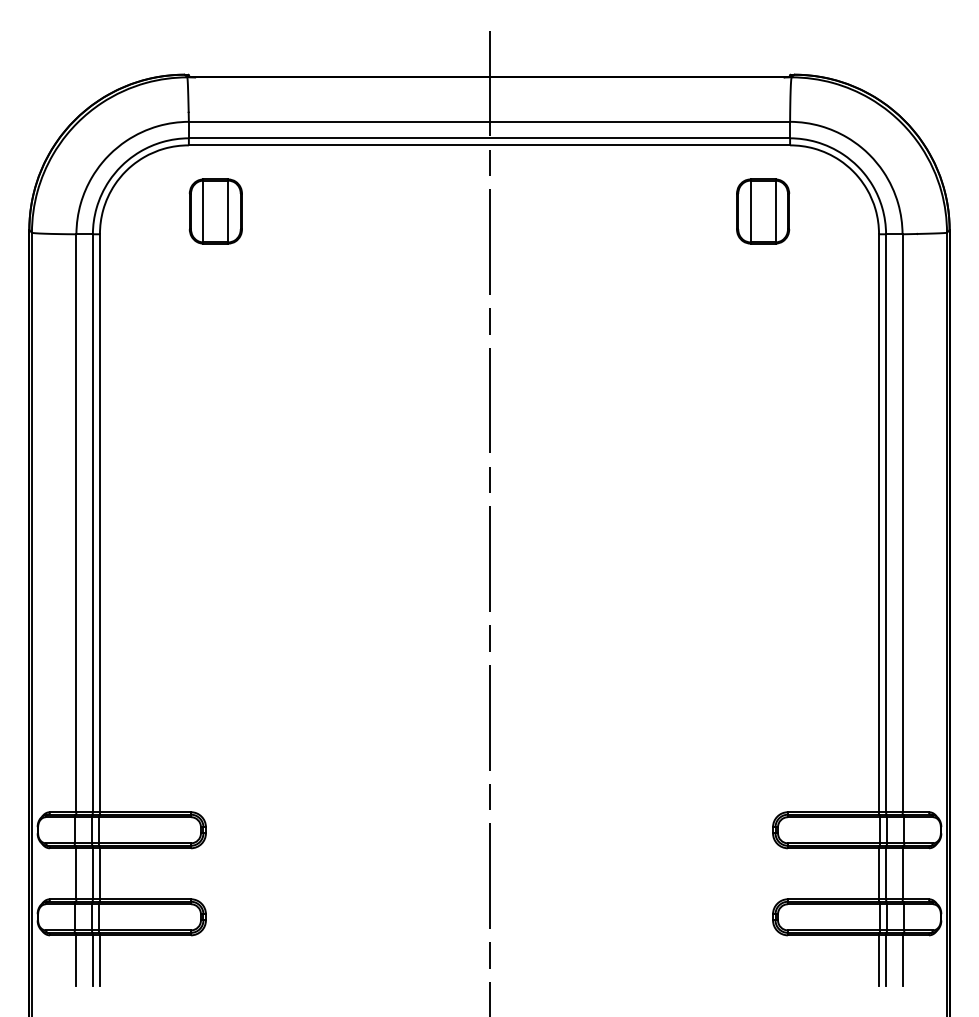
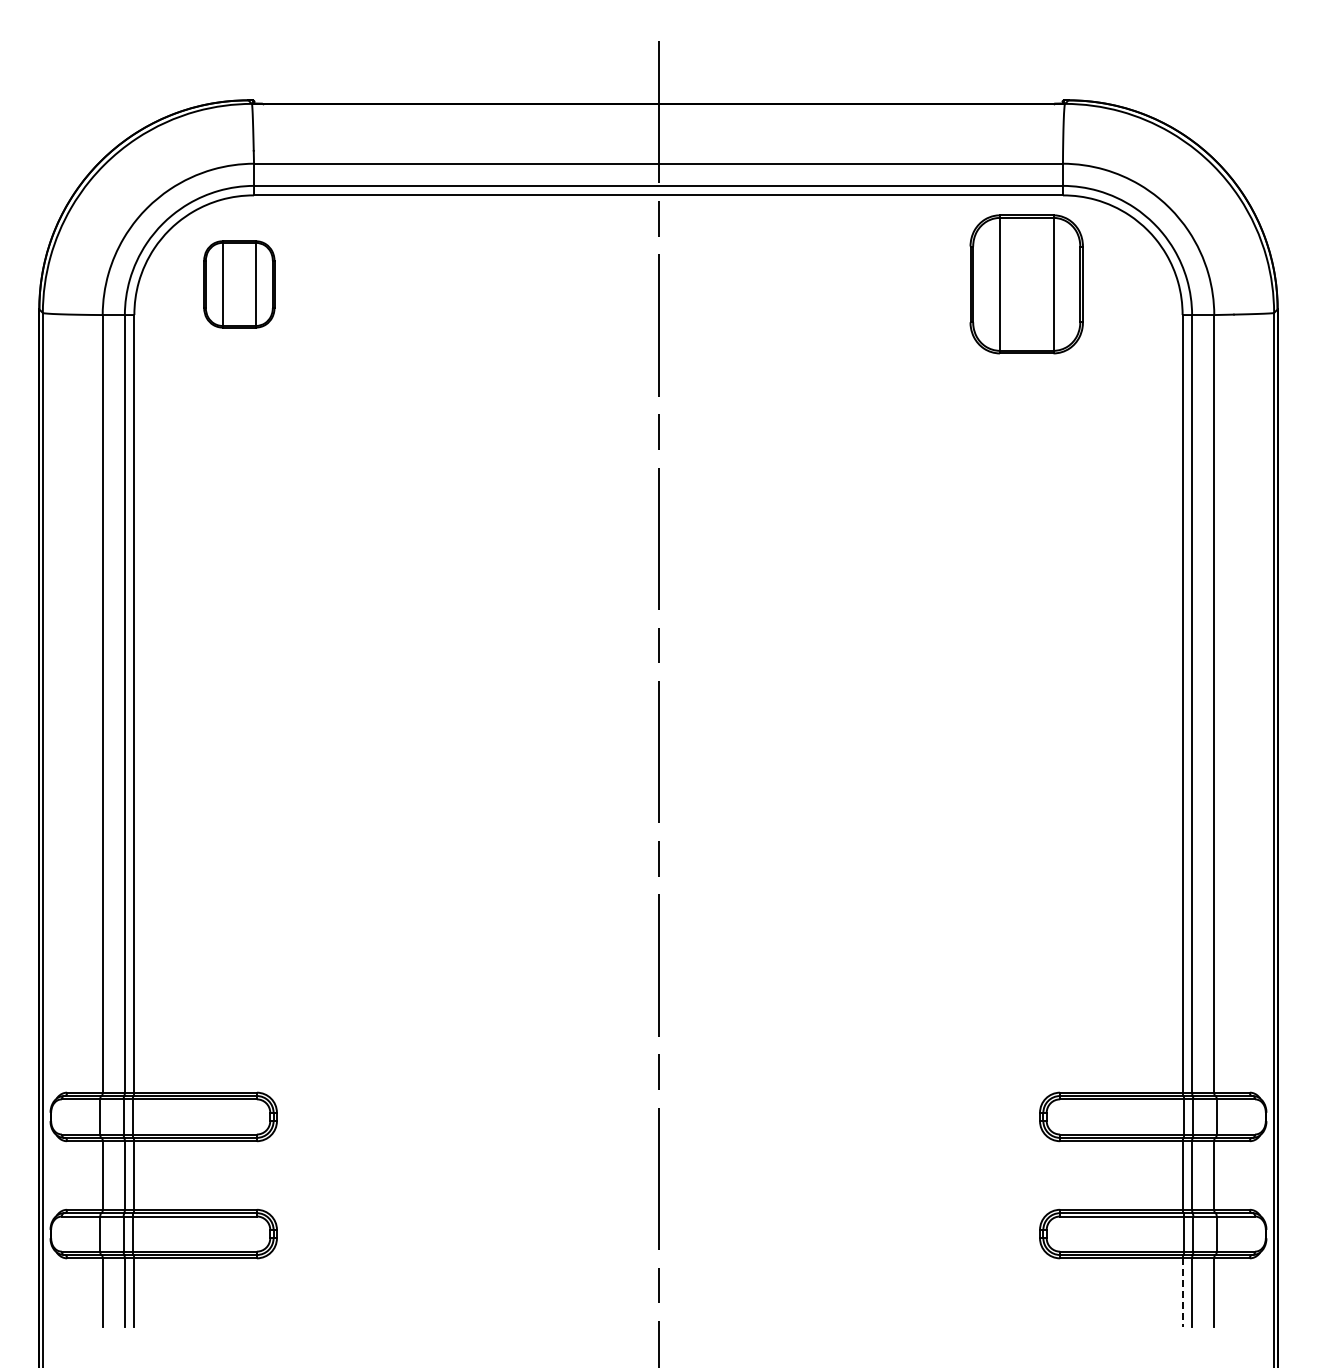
part: (216, 211) -> (239, 284), moved
part: (762, 211) -> (1026, 284), size x1.6
line: (878, 961) -> (1182, 1293), solid -> dashed

